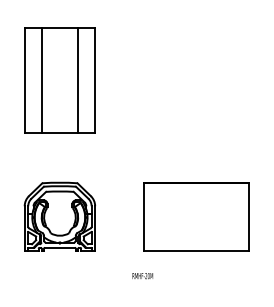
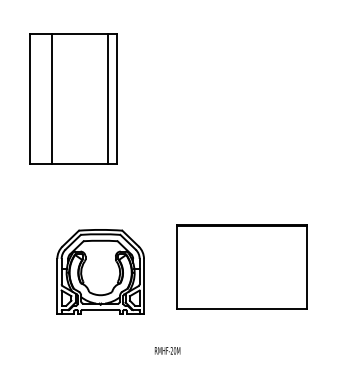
line: (77, 80) -> (108, 99), moved
part: (59, 216) -> (100, 271), moved
text: (142, 275) -> (167, 350), moved

